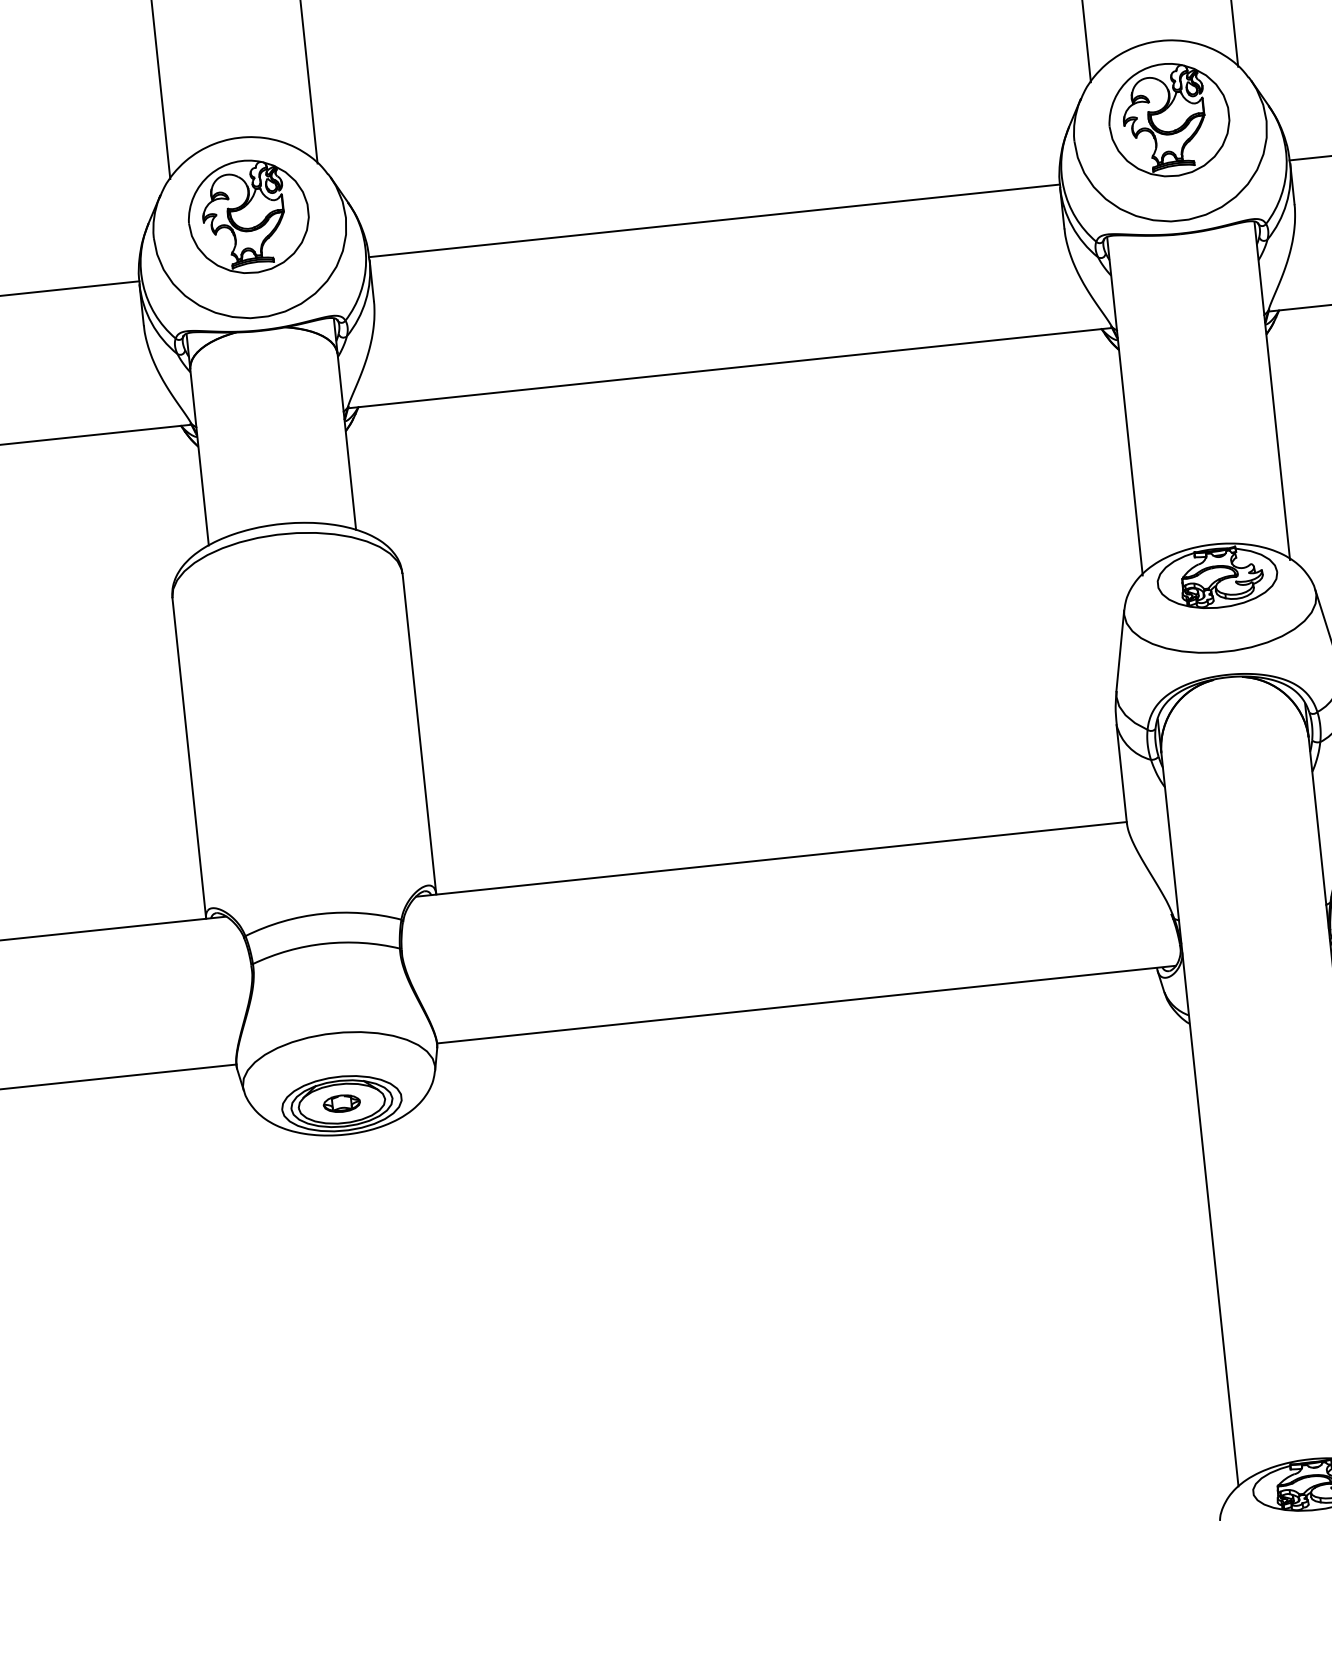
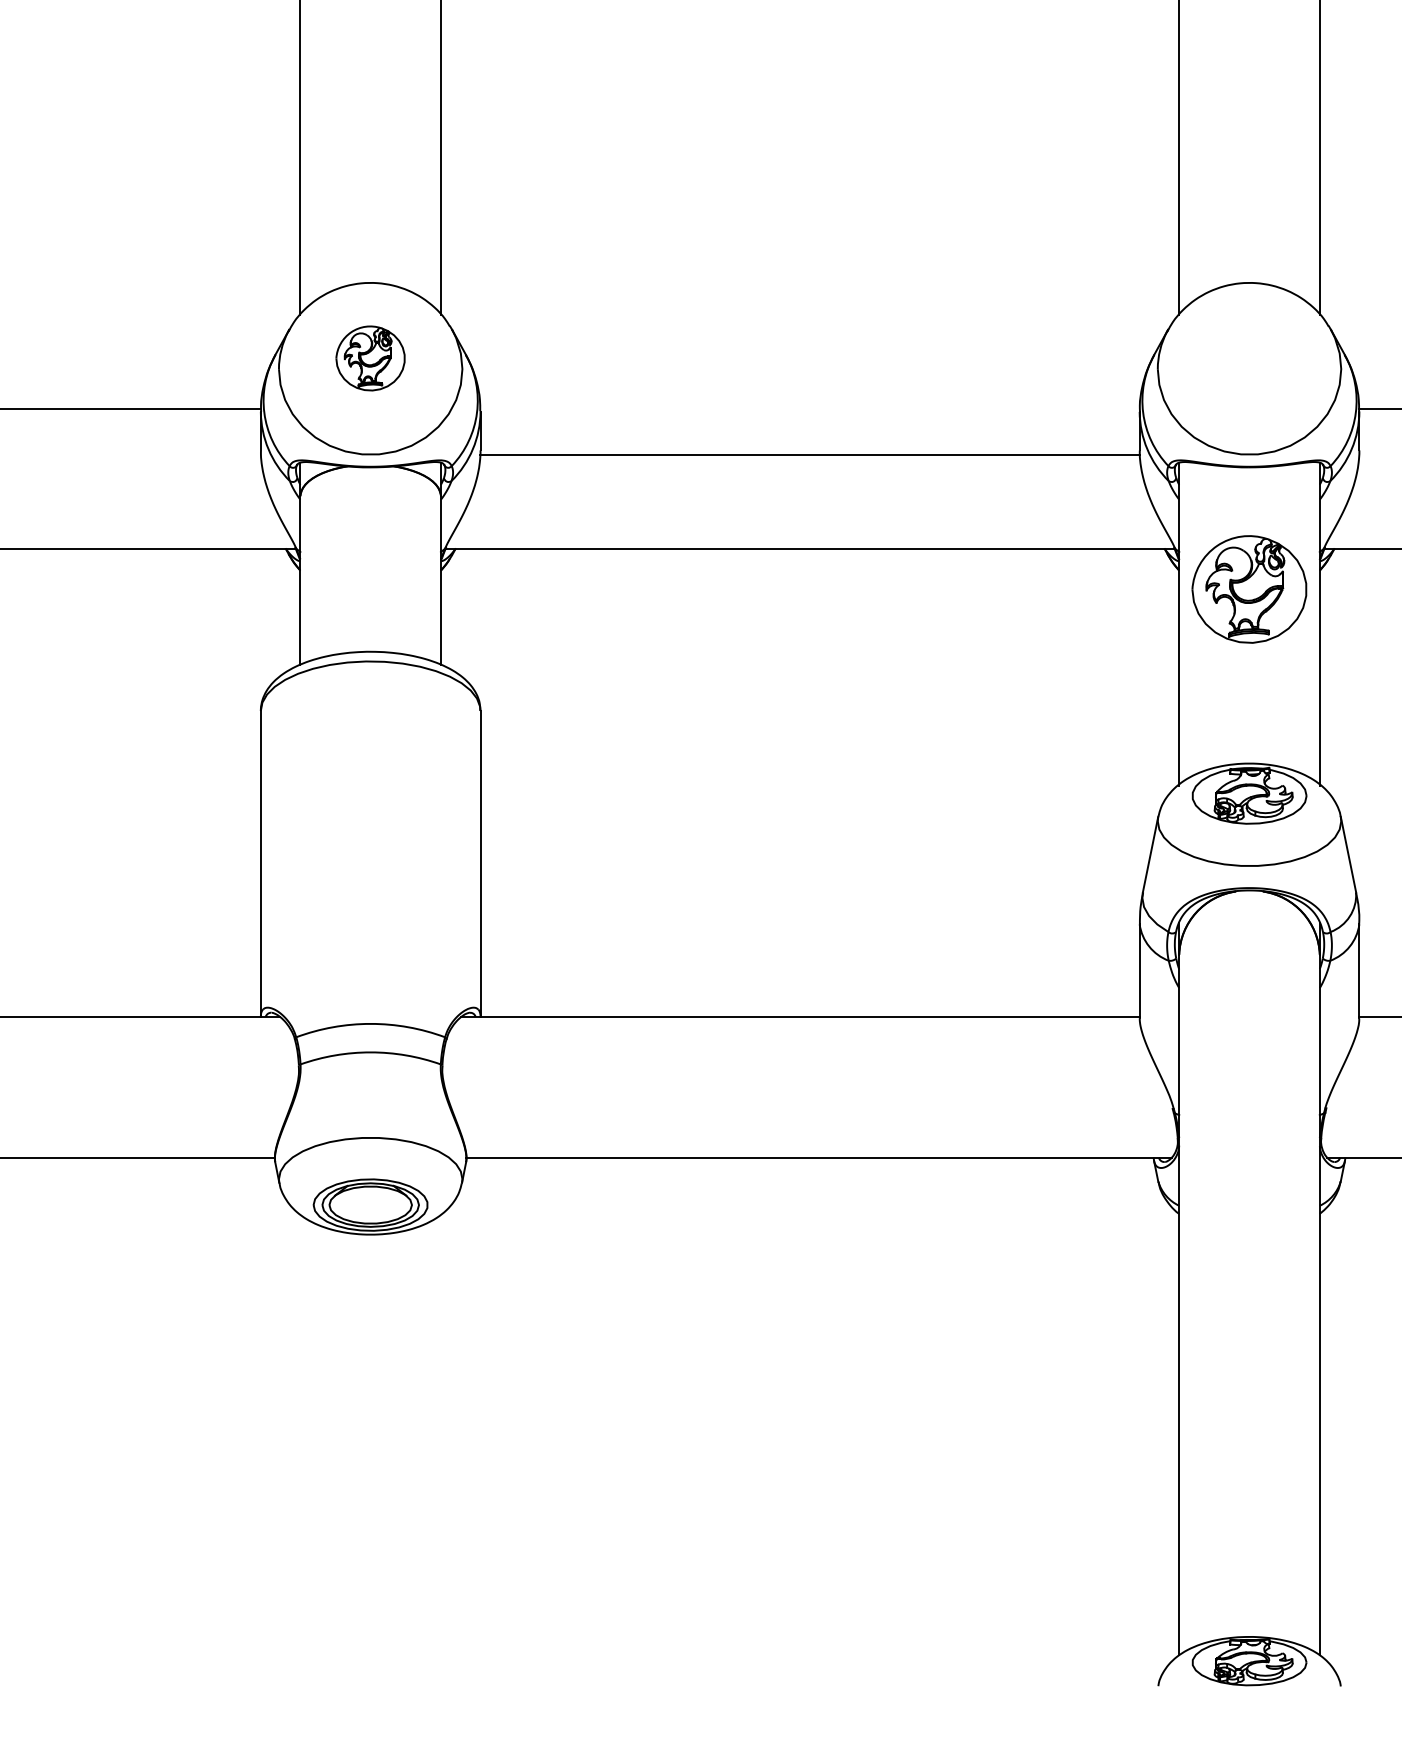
part: (1169, 120) -> (1249, 589), moved
part: (248, 216) -> (370, 358), size x0.6
line: (713, 220) -> (809, 454), moved
part: (341, 1103) -> (370, 1204), removed

